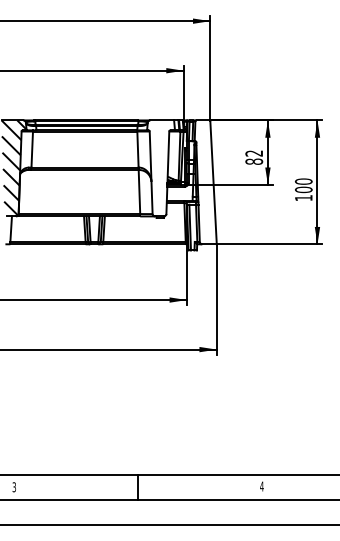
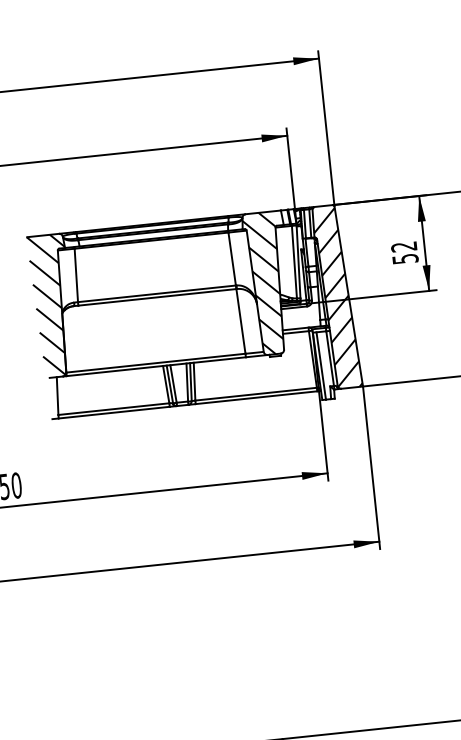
text: (254, 161) -> (405, 258), 82 -> 52
hatch: (158, 168) -> (265, 283), added
hatch: (205, 182) -> (336, 297), added

